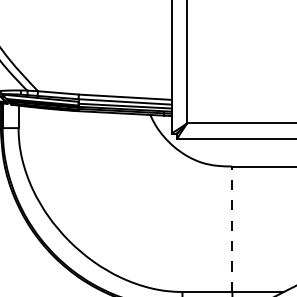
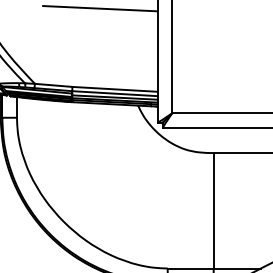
line: (109, 9) -> (100, 8), added
line: (232, 228) -> (213, 210), dashed -> solid

